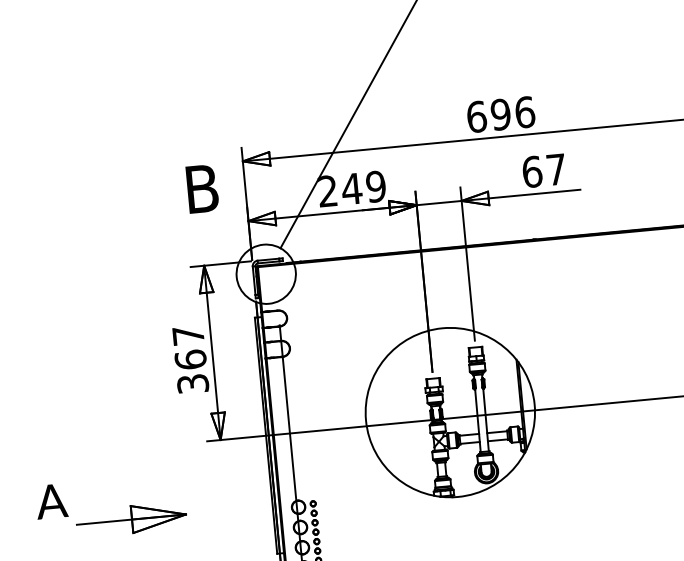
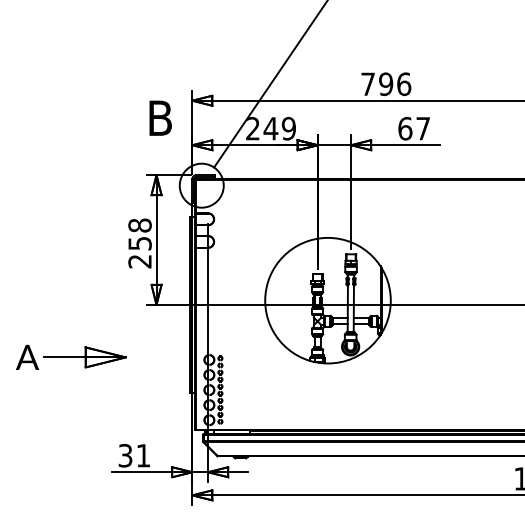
text: (477, 117) -> (368, 84), 696 -> 796
text: (189, 359) -> (139, 243), 367 -> 258
text: (51, 501) -> (27, 357), moved

